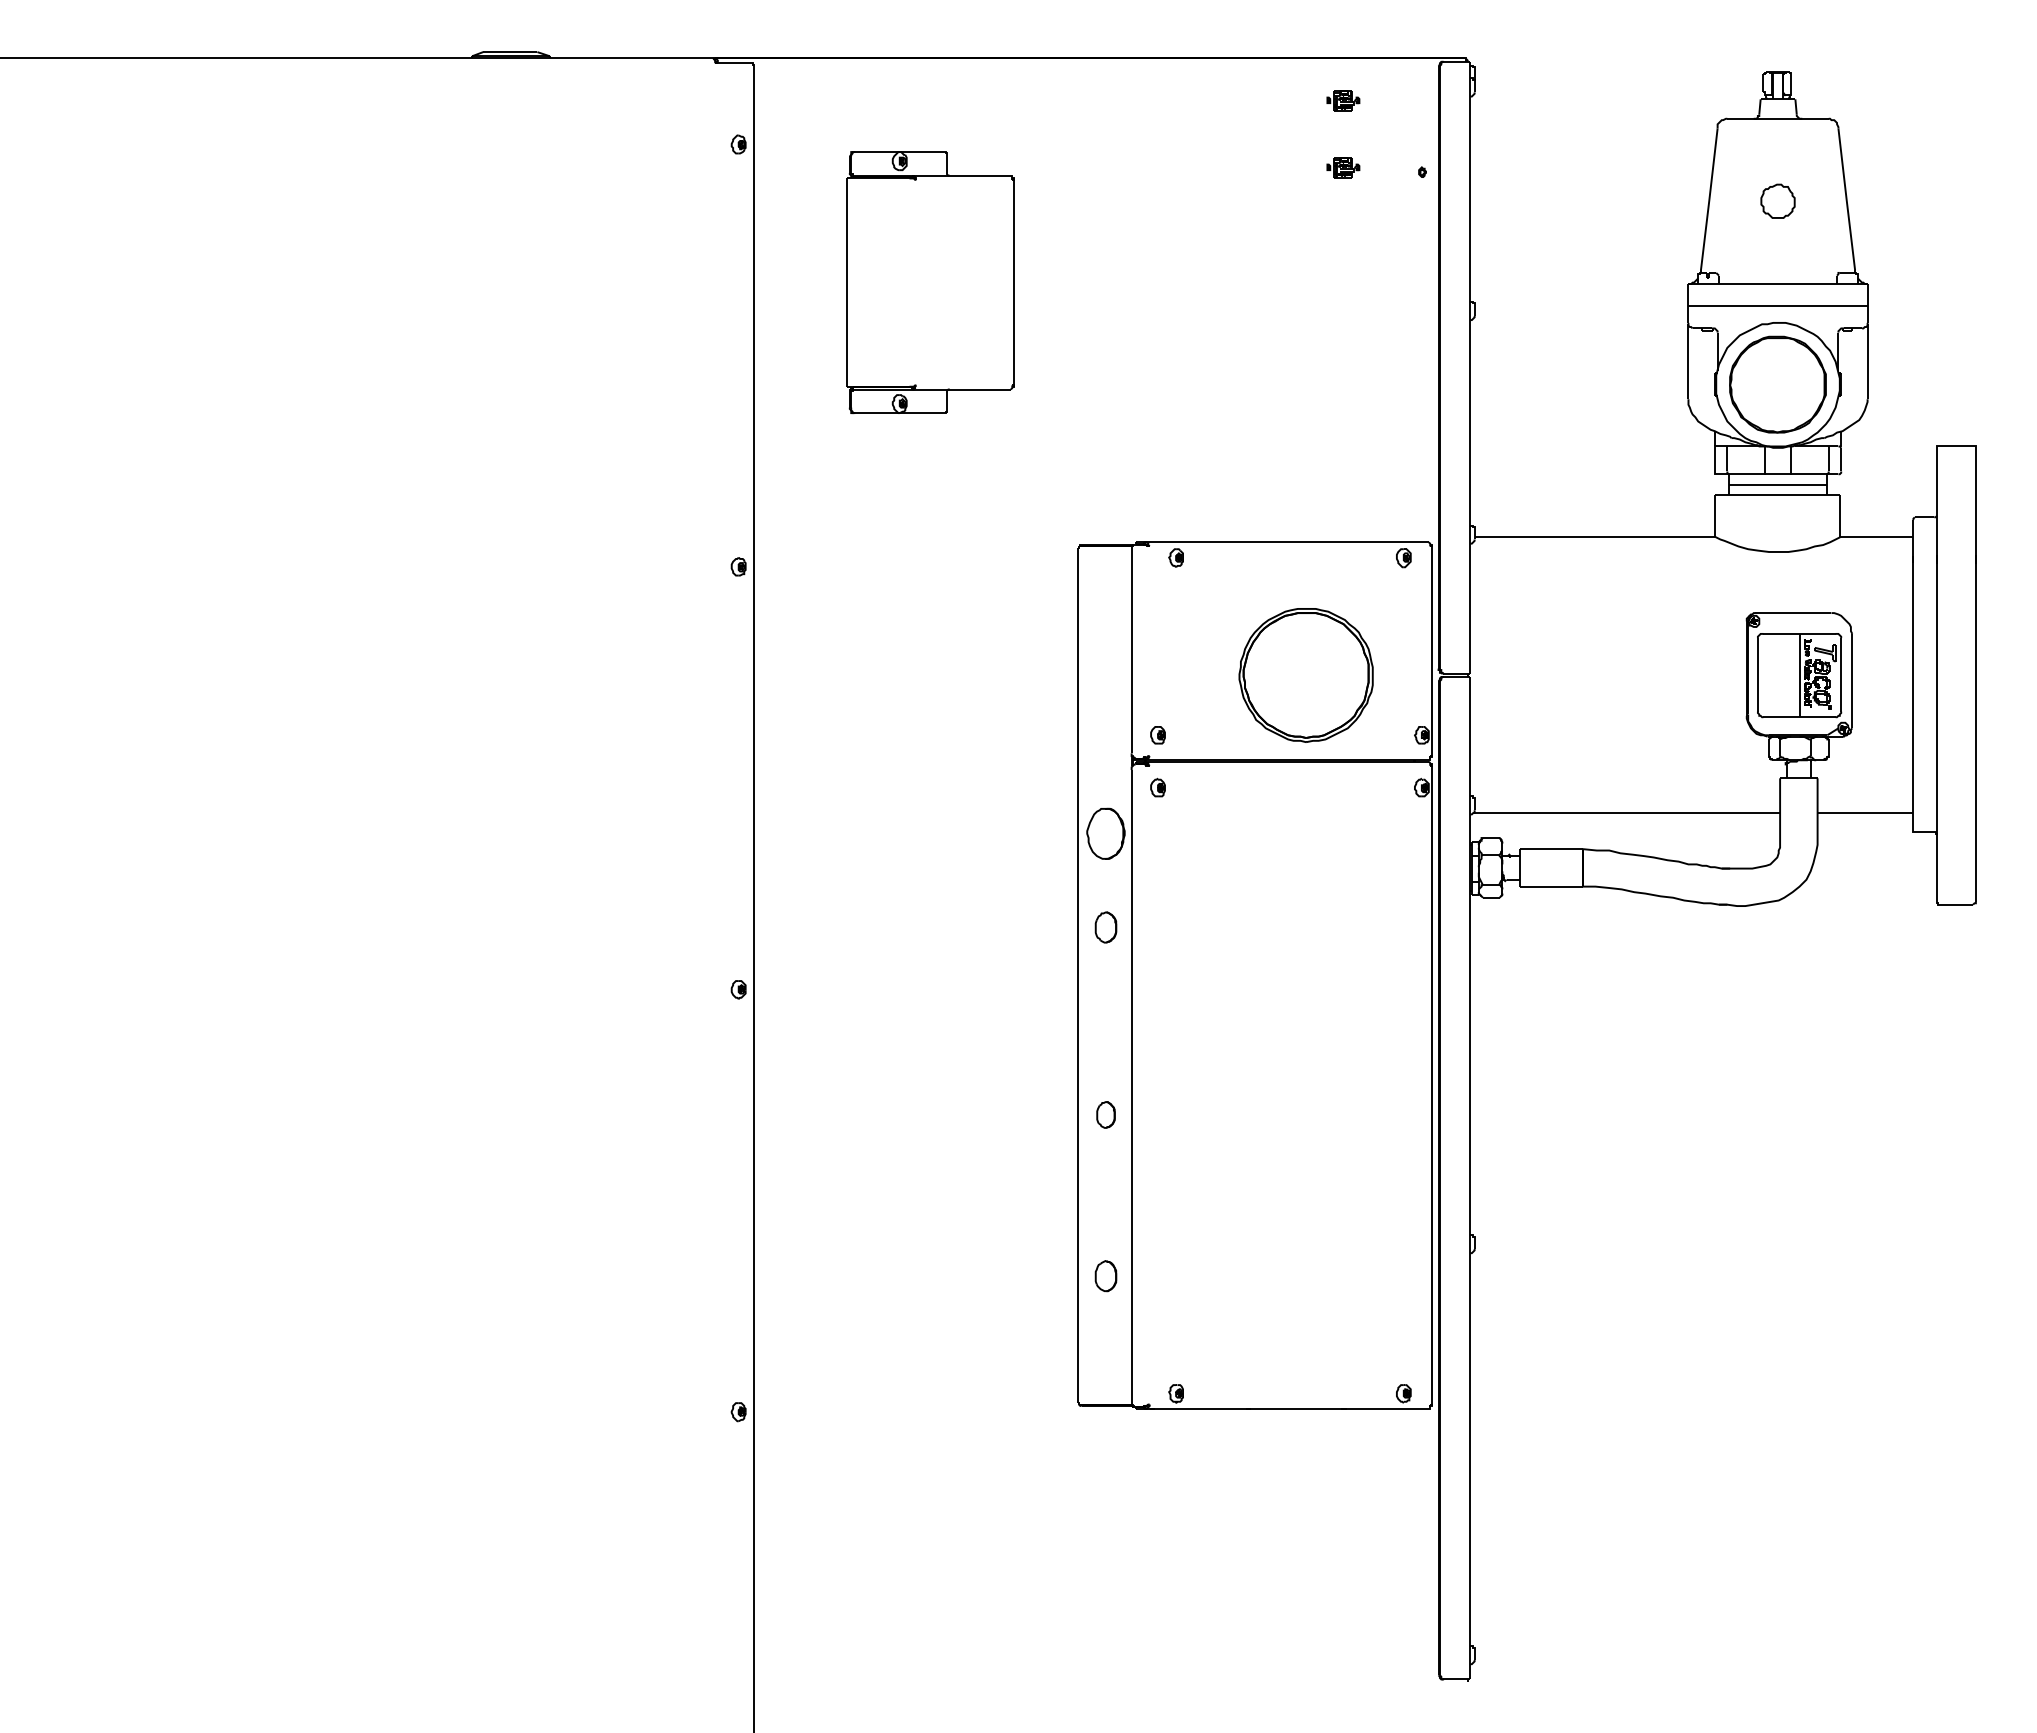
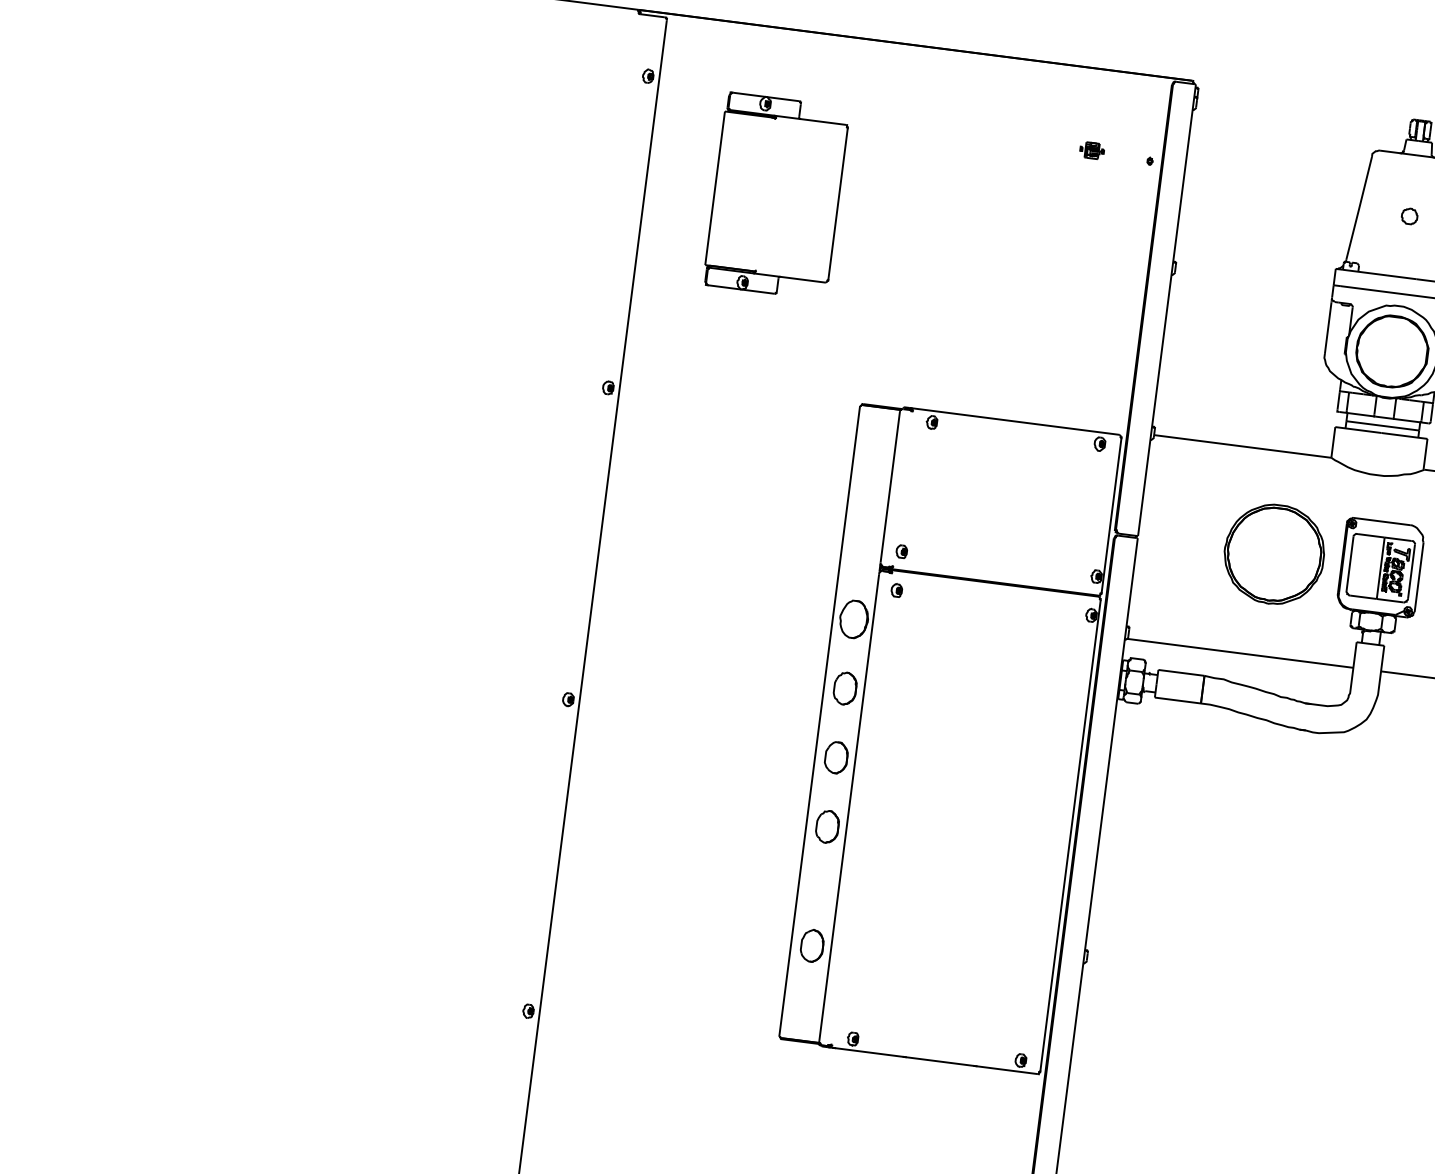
part: (1343, 100) -> (1098, 100), removed
part: (1777, 201) -> (1409, 216), size x0.62
part: (1305, 675) -> (1273, 554), moved
part: (1105, 927) -> (844, 688), size x1.43
part: (1105, 1021) -> (835, 757), added
part: (1105, 1114) -> (827, 826), size x1.67
part: (1105, 1275) -> (811, 945), size x1.43

